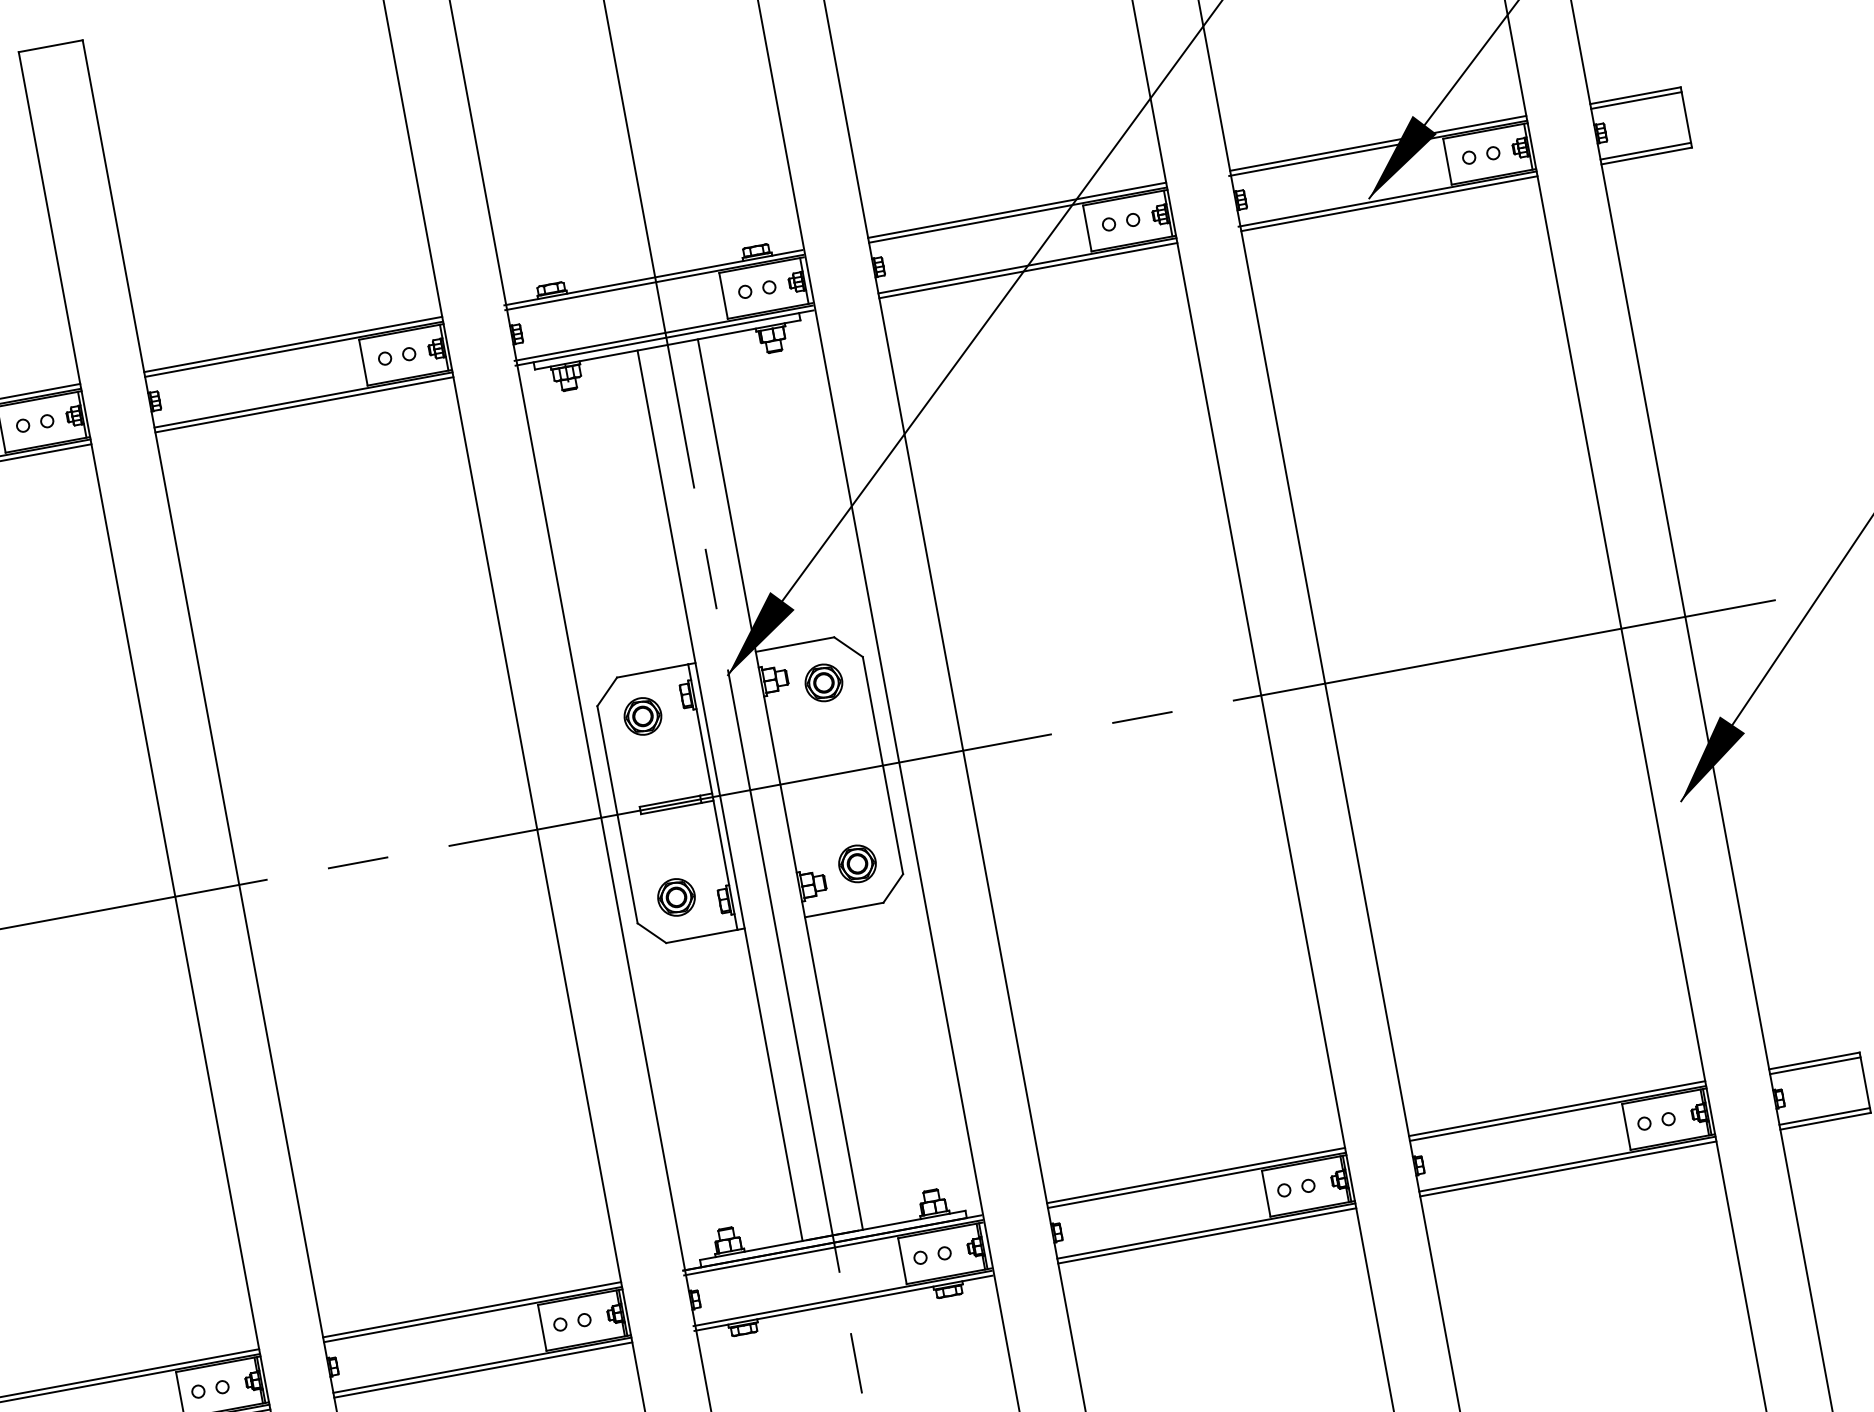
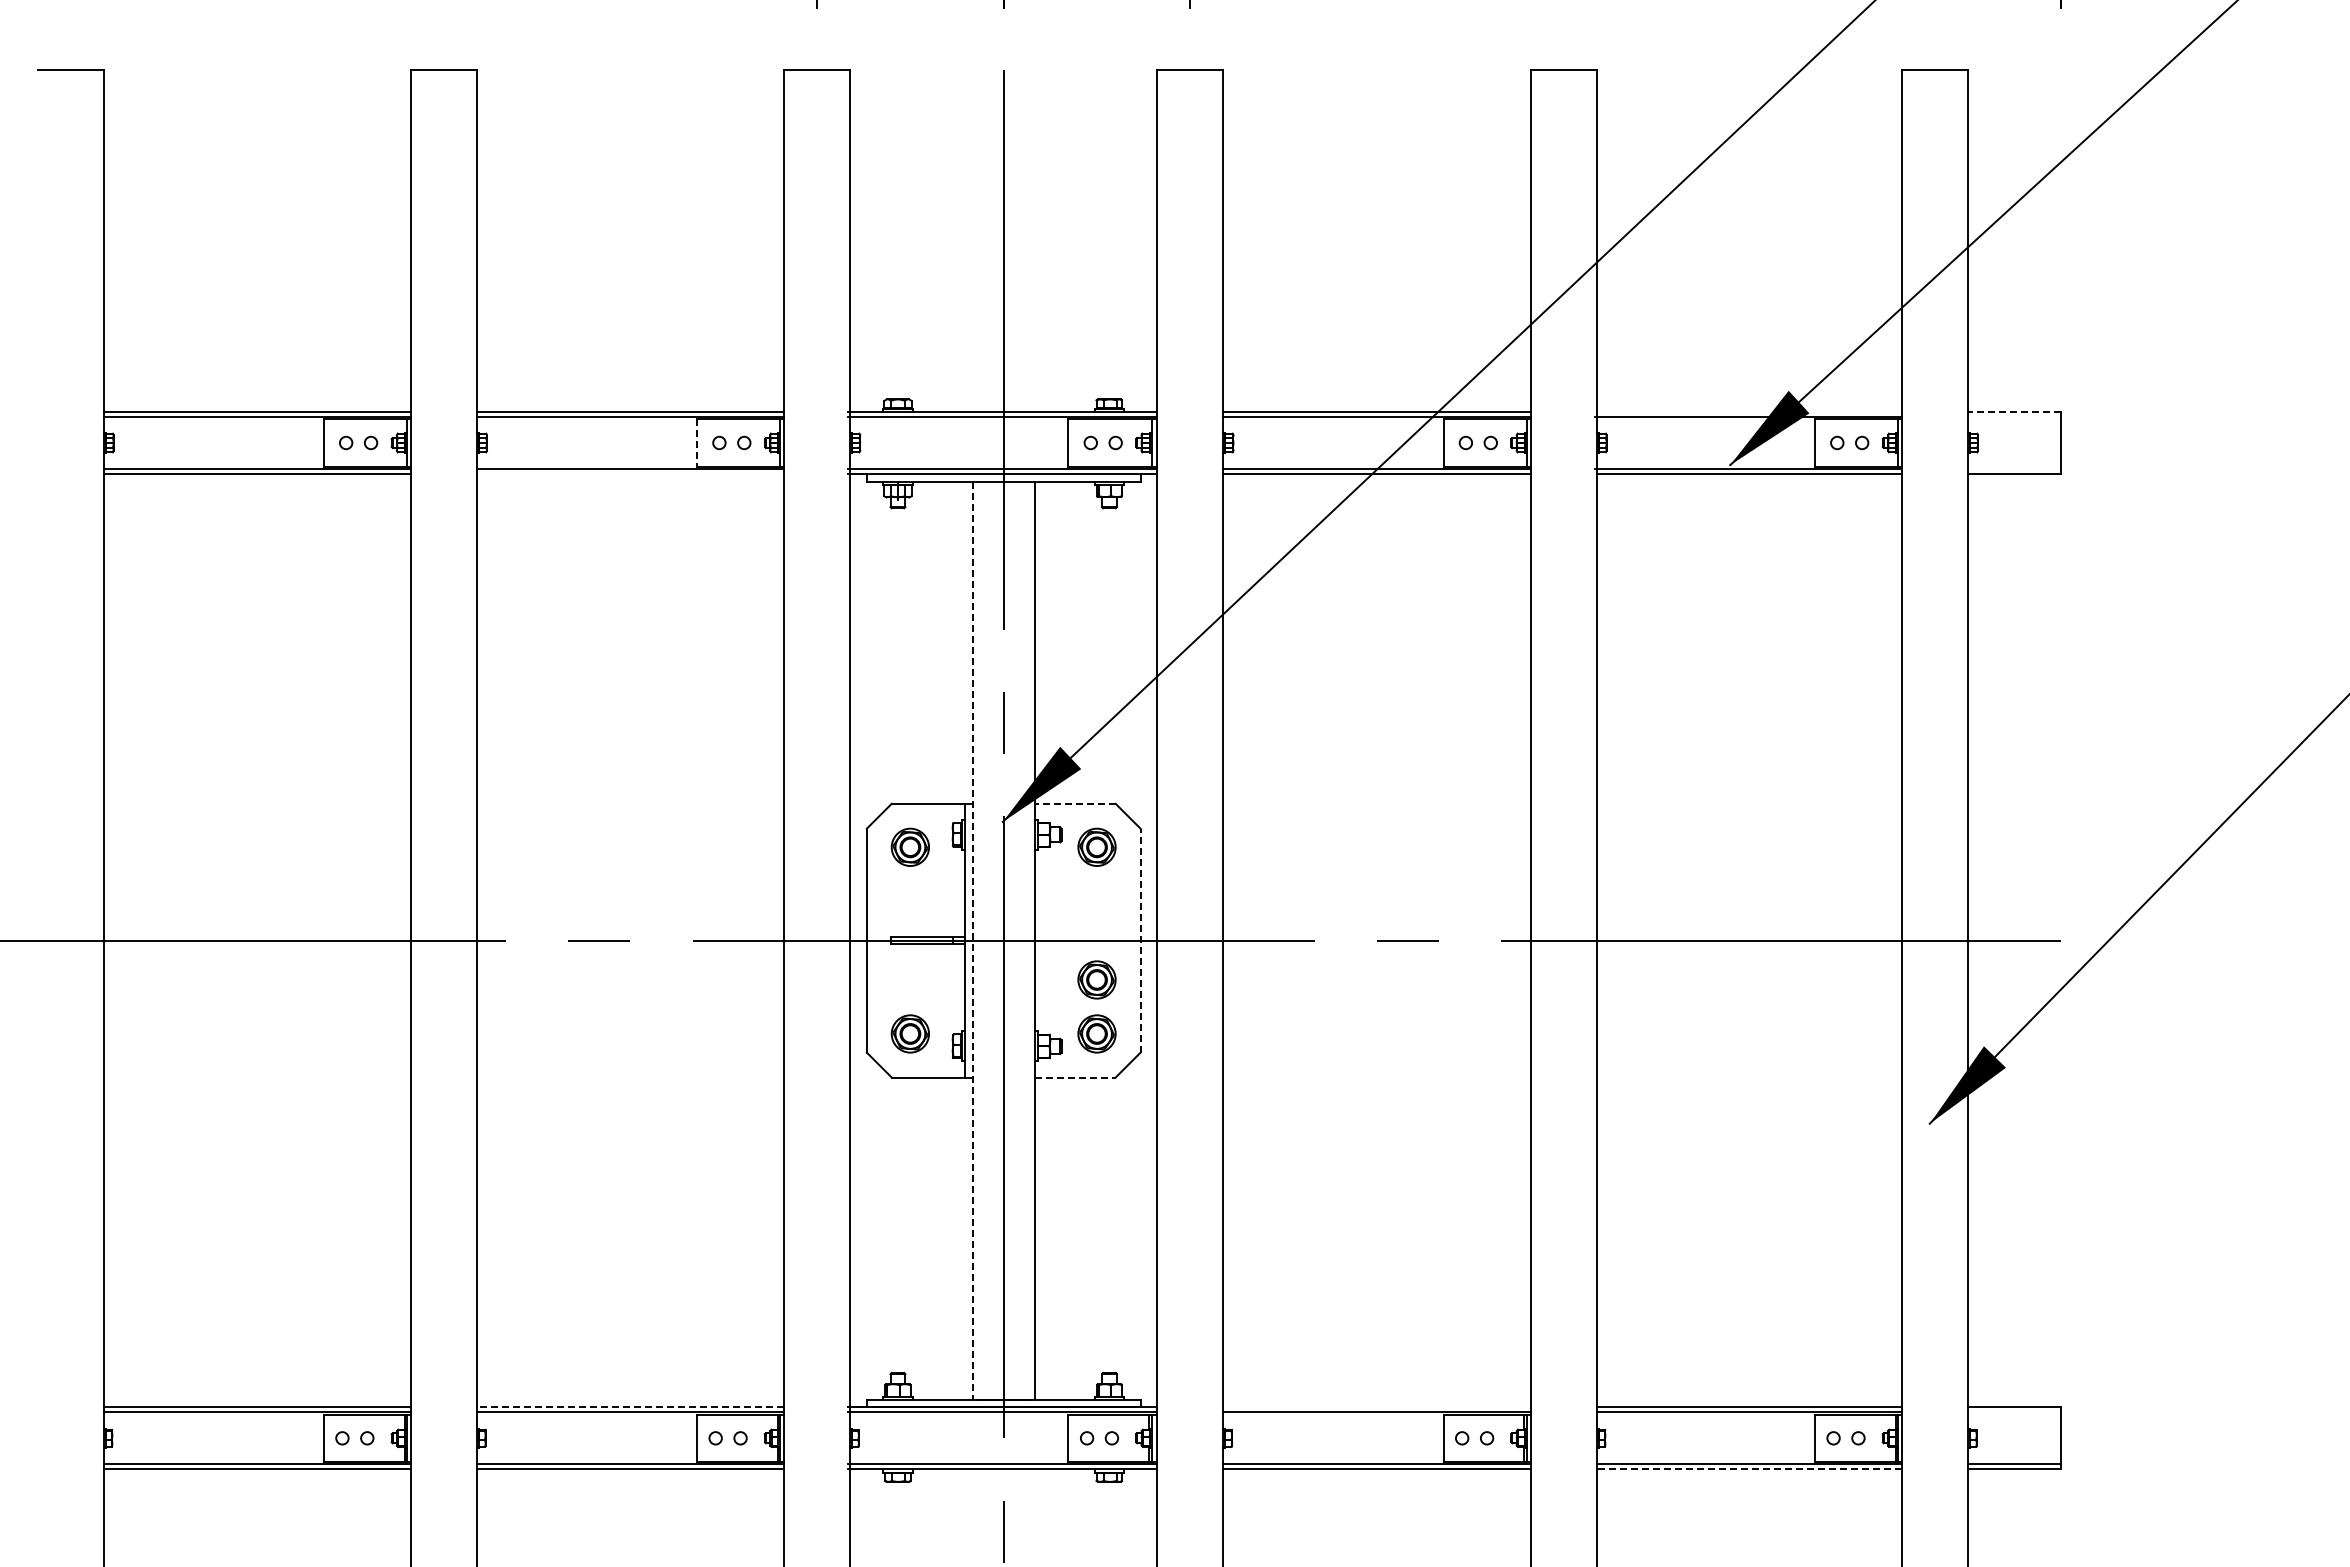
line: (1635, 95) -> (2014, 411), solid -> dashed
line: (1636, 100) -> (2014, 416), removed
line: (1377, 143) -> (1748, 411), removed
line: (1645, 151) -> (2014, 469), removed
line: (363, 363) -> (697, 443), solid -> dashed
line: (304, 405) -> (630, 474), removed
line: (794, 644) -> (1074, 803), solid -> dashed
line: (882, 765) -> (1140, 940), solid -> dashed
line: (720, 796) -> (972, 941), solid -> dashed
part: (847, 811) -> (1096, 979), added
line: (844, 909) -> (1075, 1077), solid -> dashed
line: (1815, 1066) -> (2014, 1412), removed
line: (1568, 1168) -> (1749, 1469), solid -> dashed
line: (1195, 1175) -> (1376, 1407), removed
line: (472, 1309) -> (630, 1407), solid -> dashed

